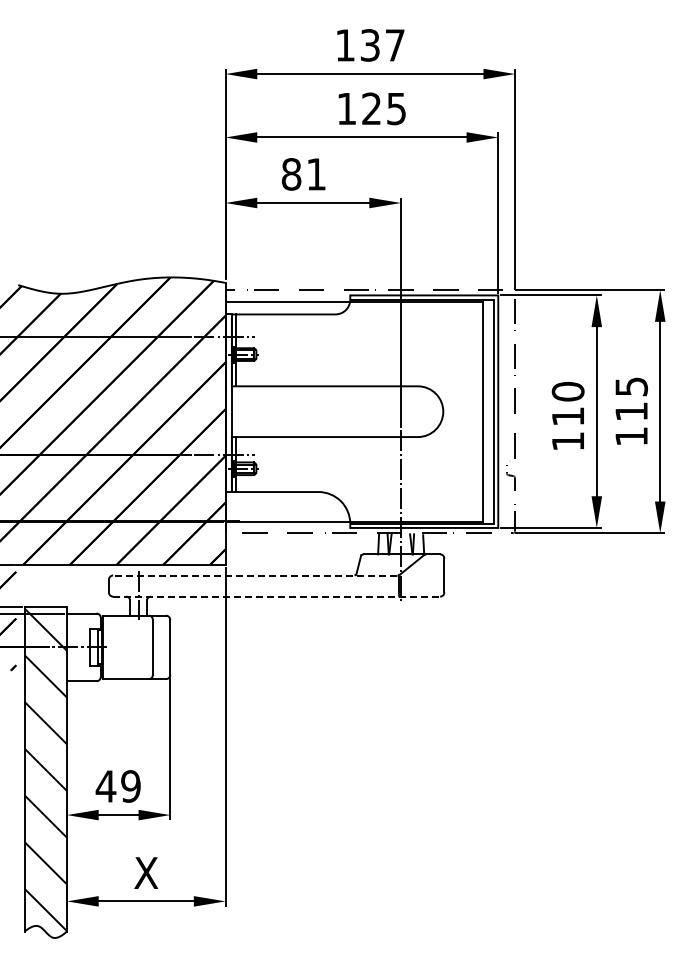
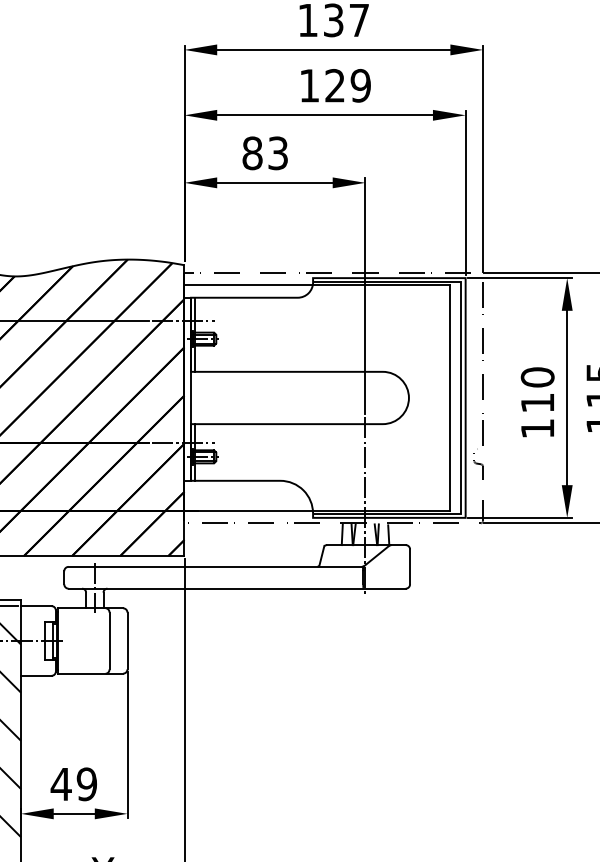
text: (396, 108) -> (360, 85), 125 -> 129
text: (316, 174) -> (278, 153), 81 -> 83
line: (254, 575) -> (214, 566), dashed -> solid
line: (277, 596) -> (238, 588), dashed -> solid

